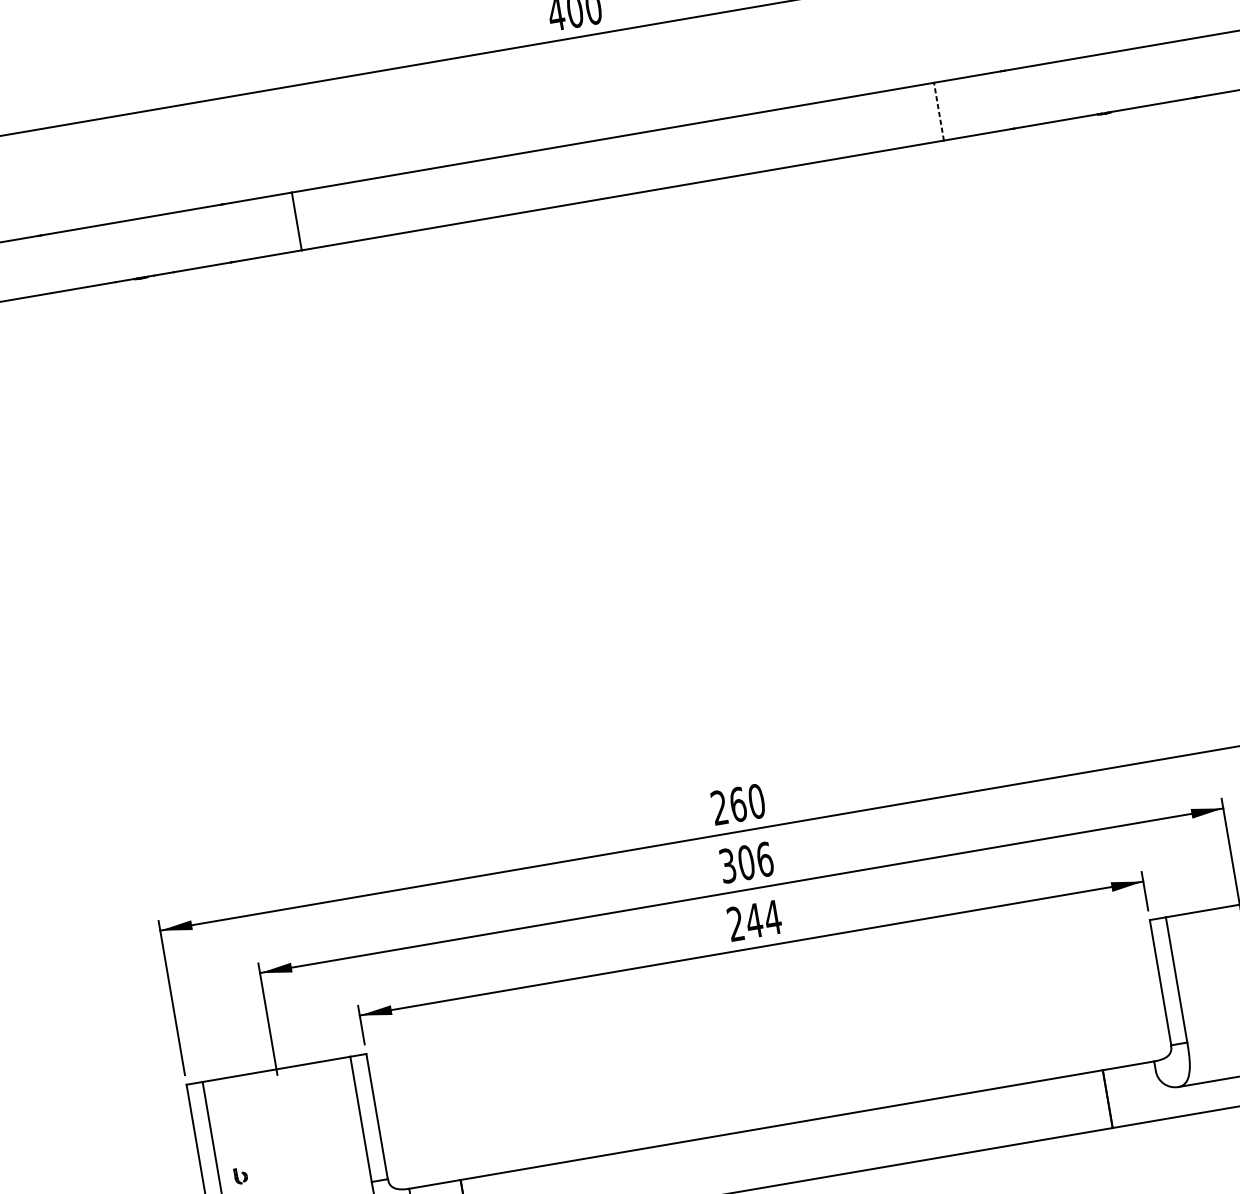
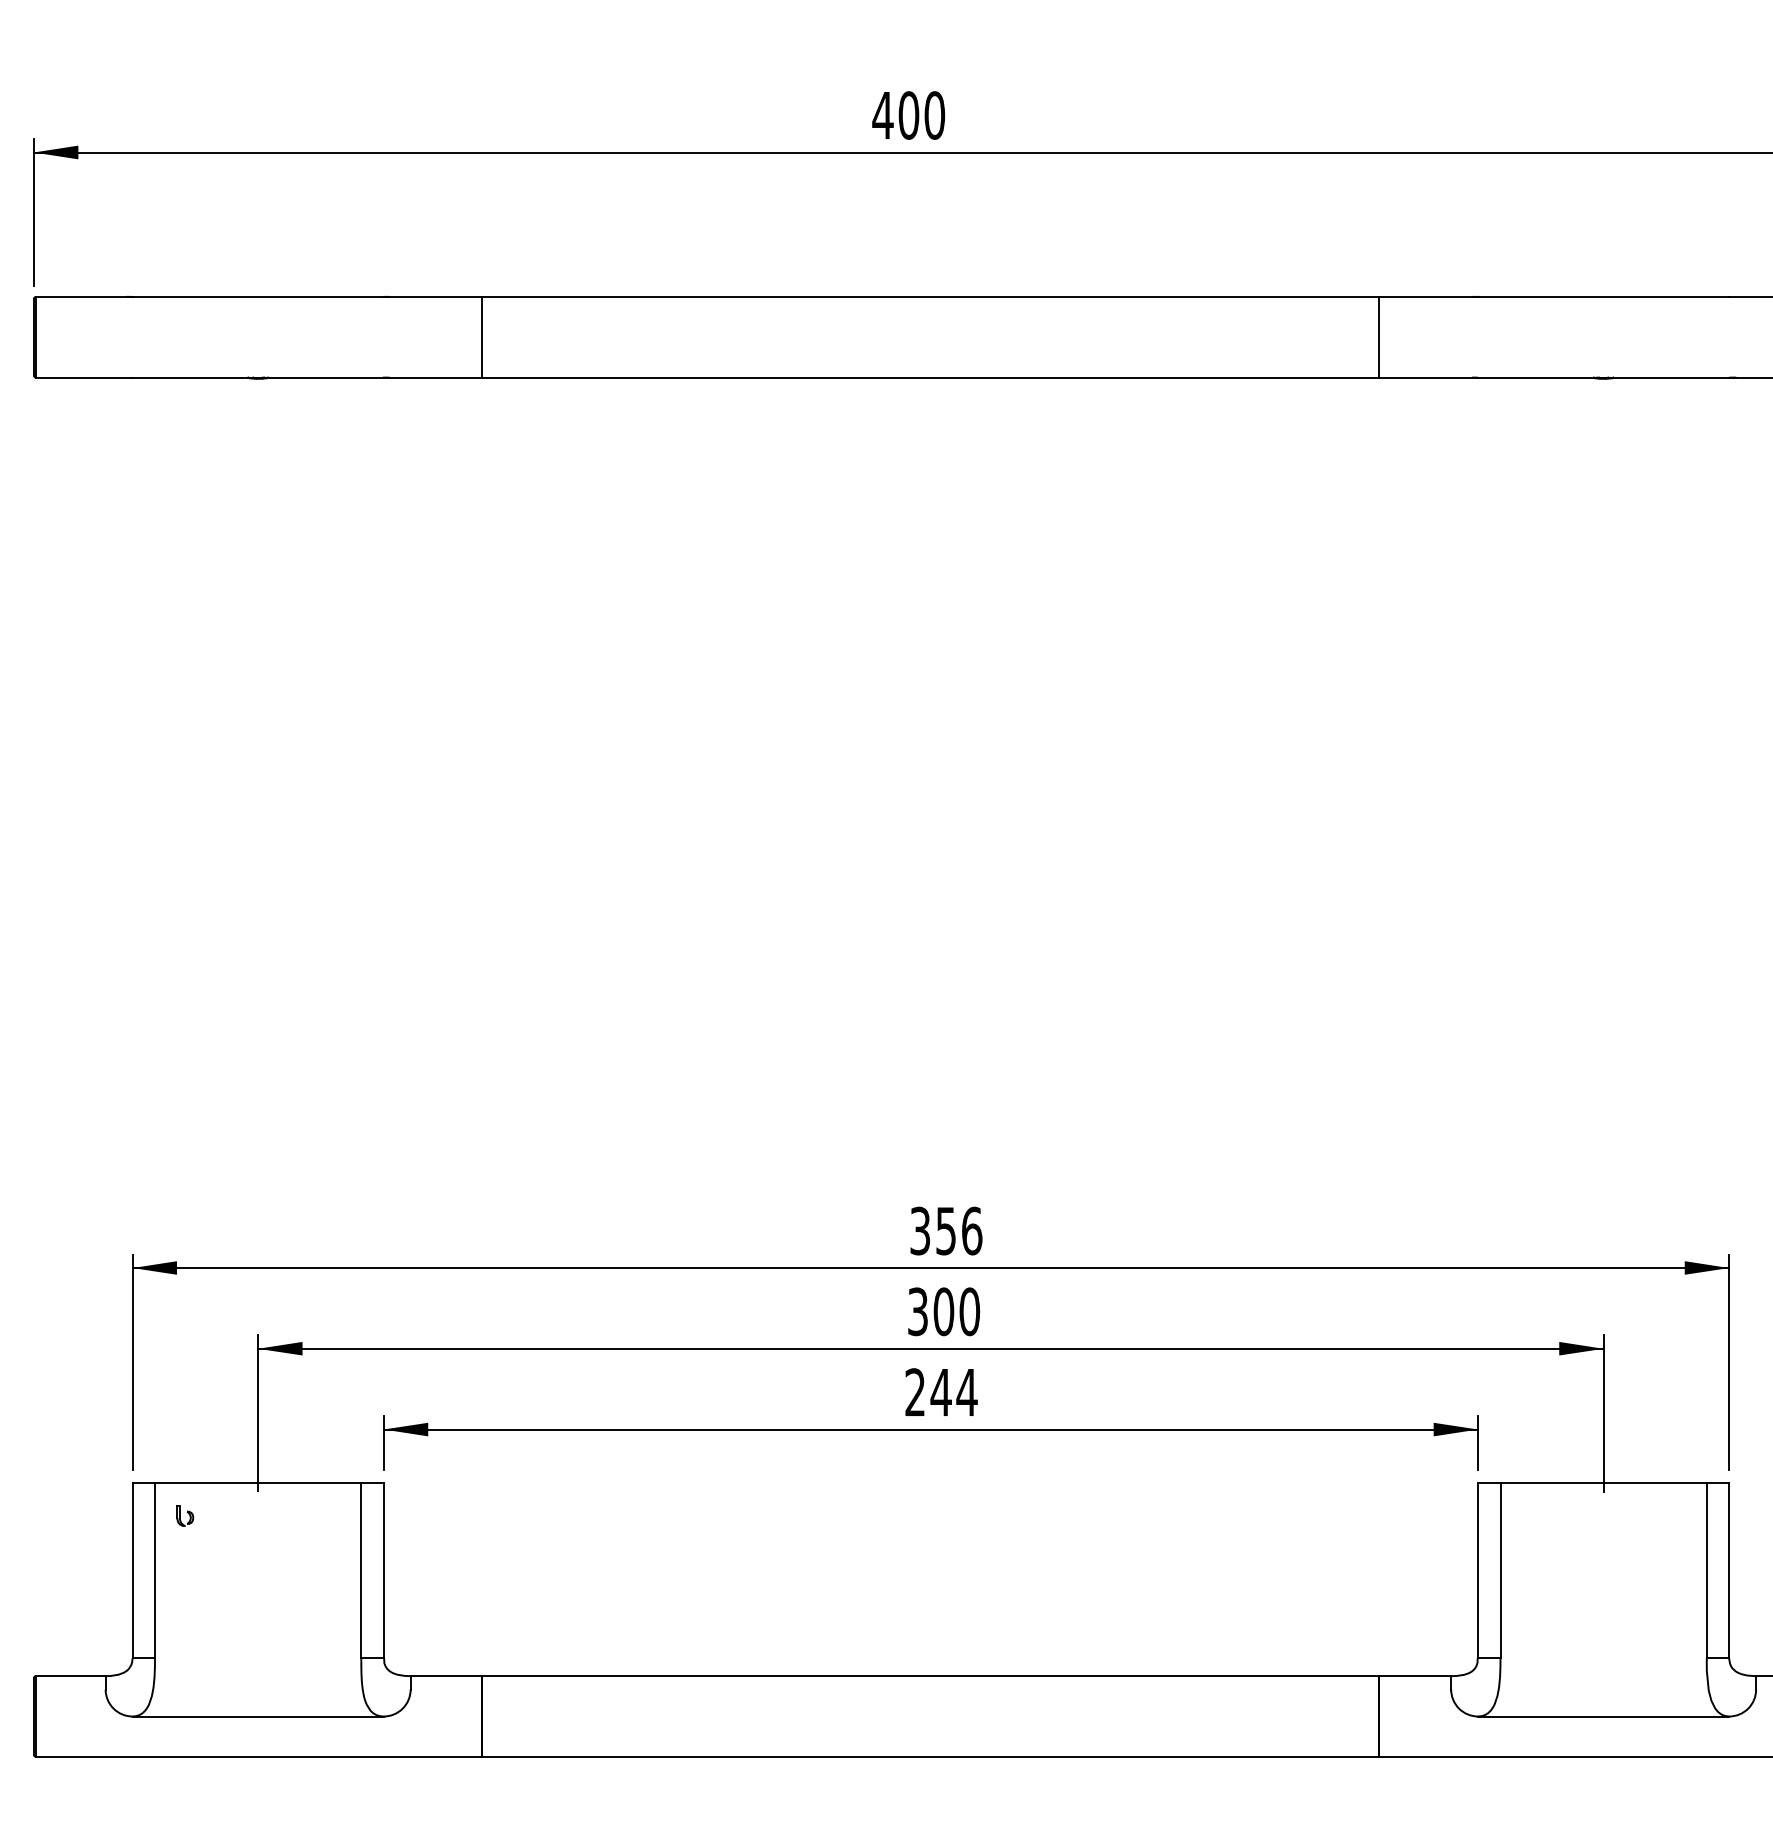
line: (938, 111) -> (1379, 336), dashed -> solid
text: (738, 804) -> (946, 1230), 260 -> 356
text: (764, 859) -> (969, 1311), 306 -> 300
part: (241, 1175) -> (185, 1515), moved

